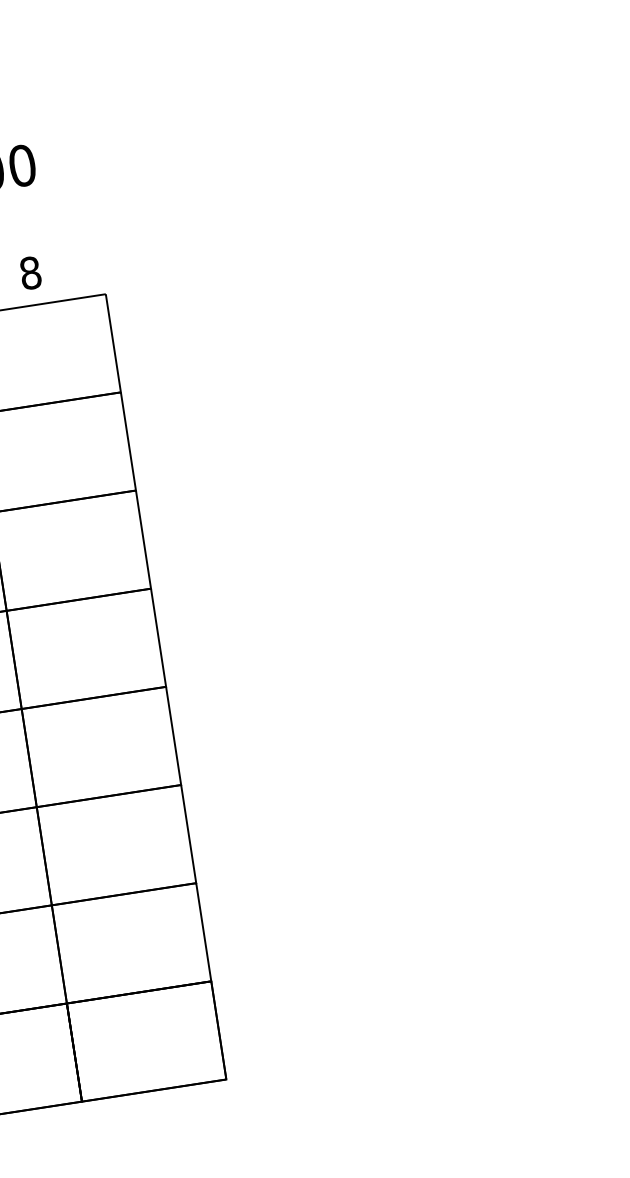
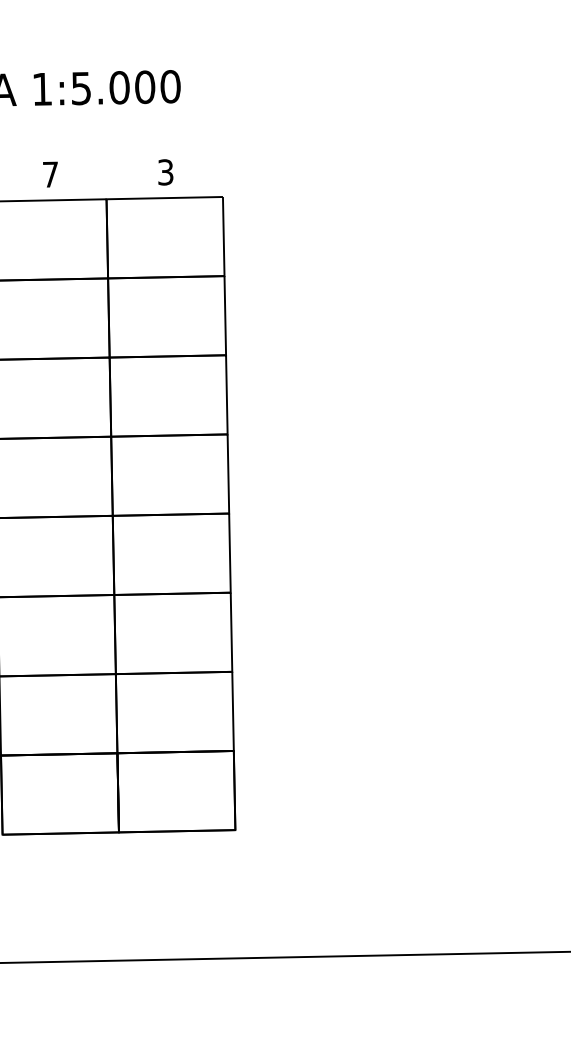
text: (30, 273) -> (165, 172), 8 -> 3

